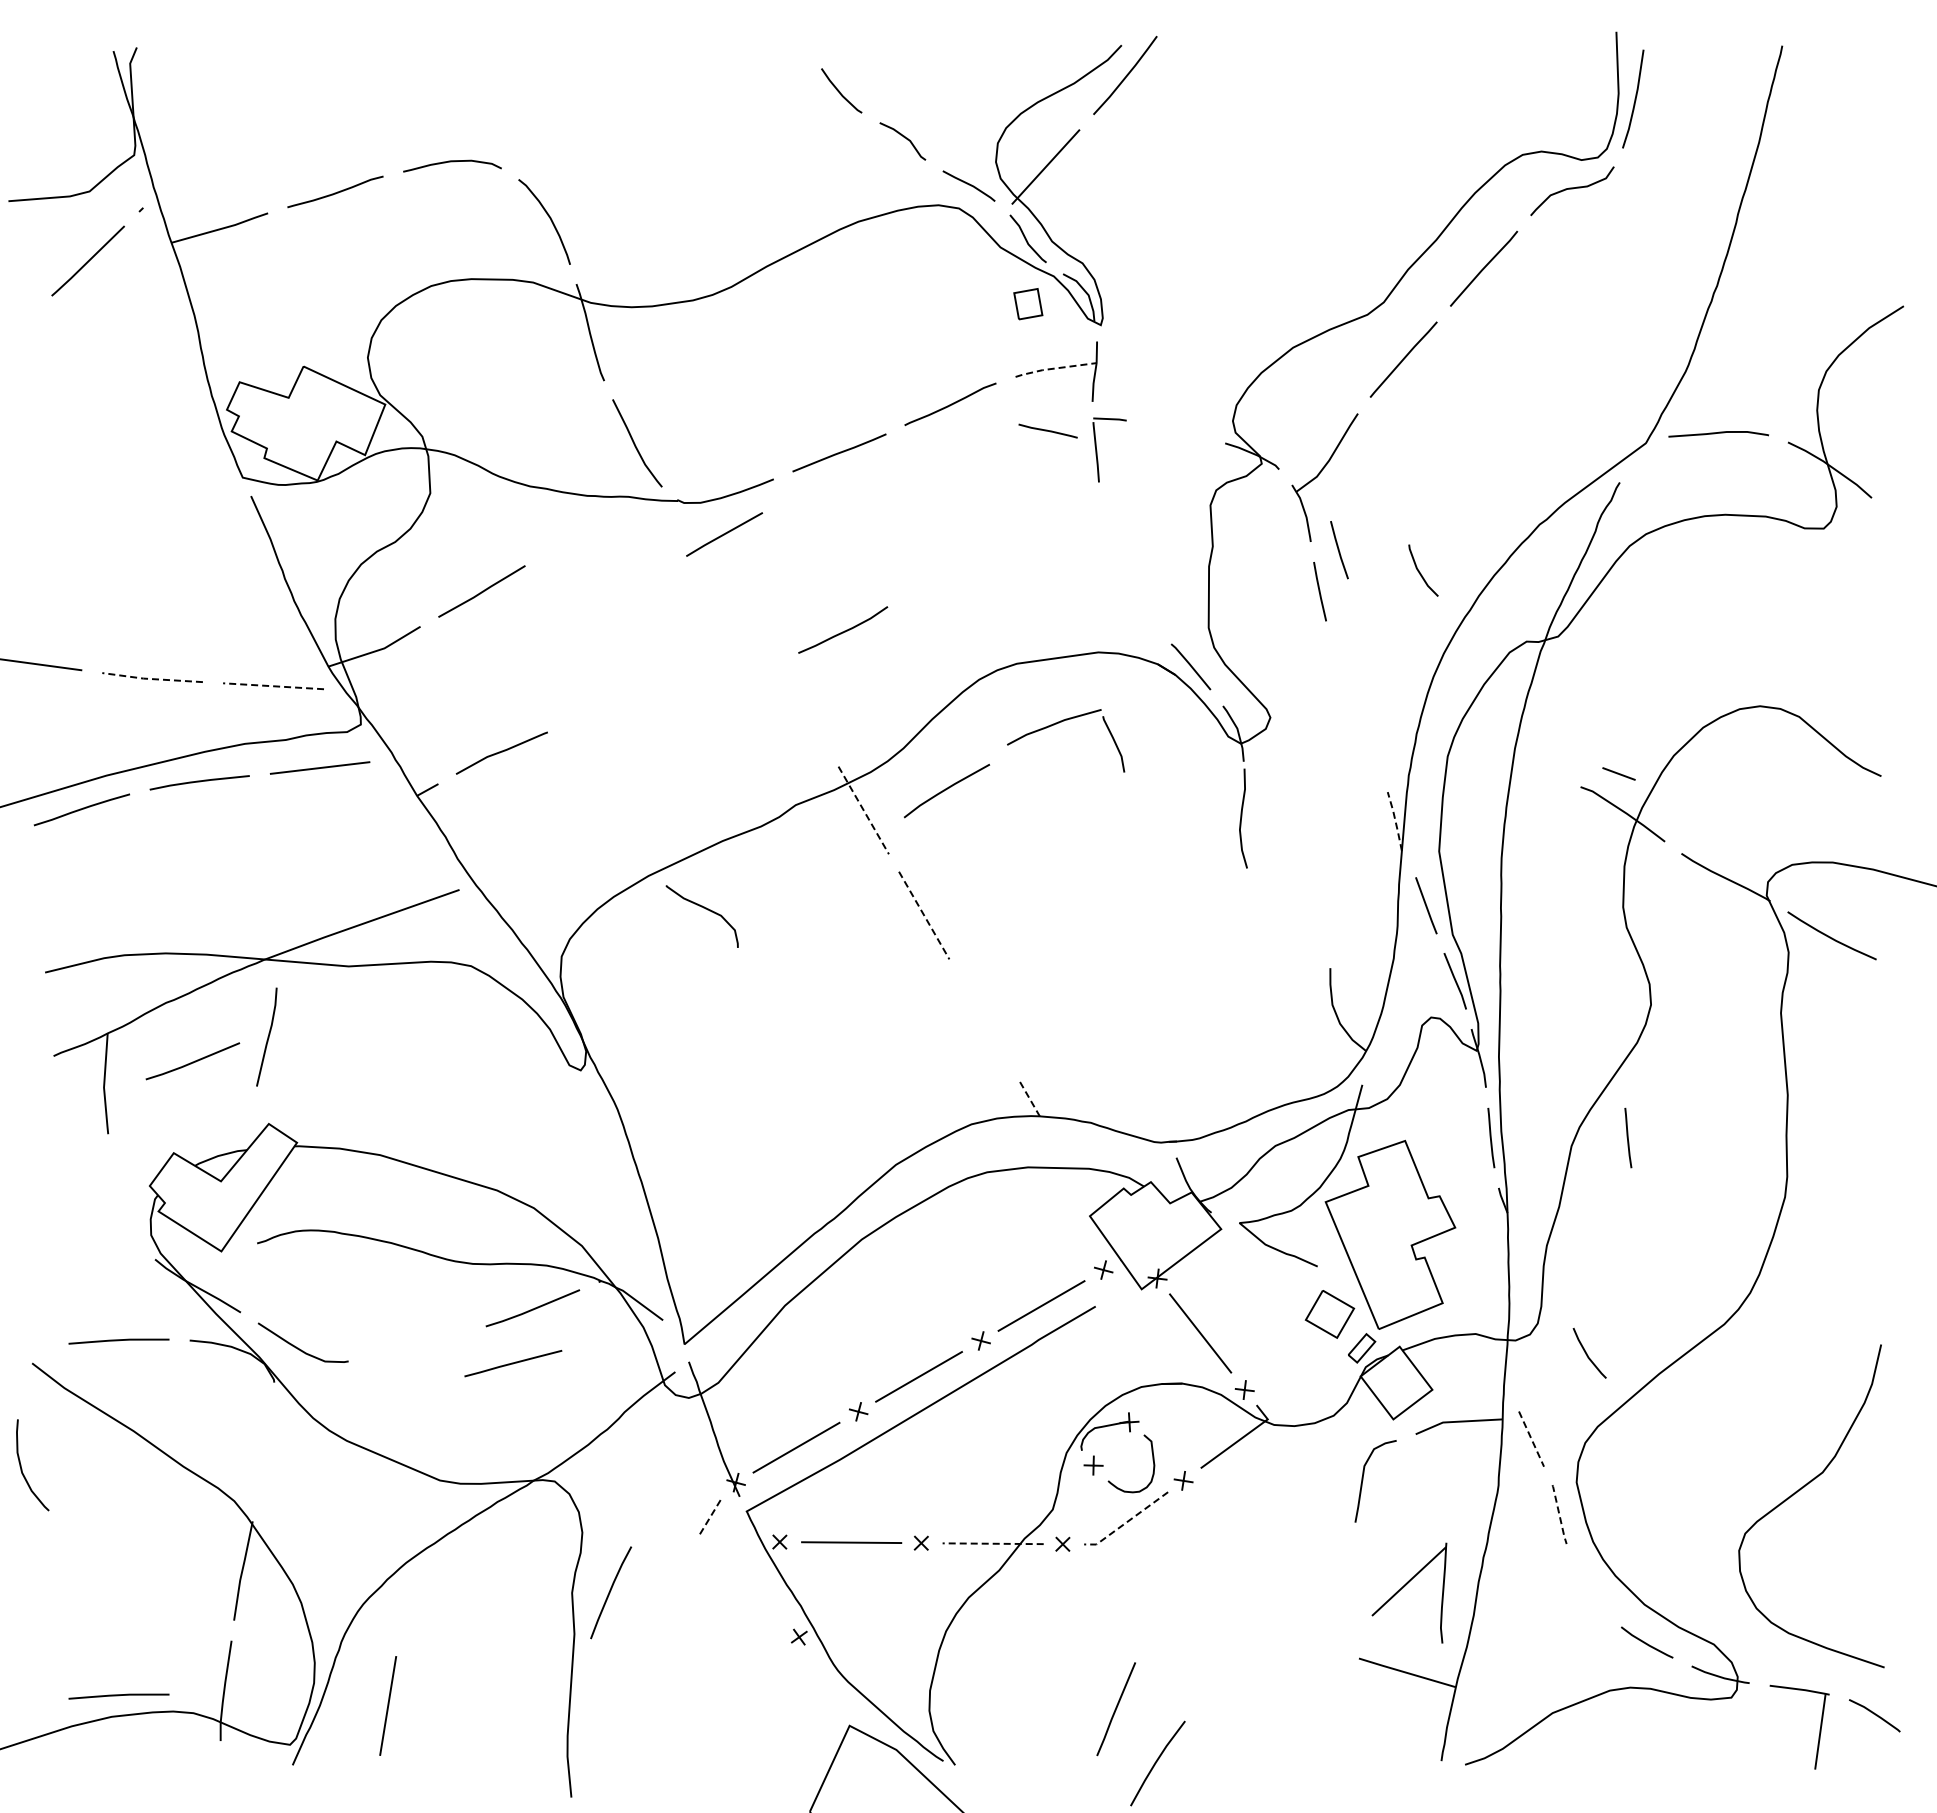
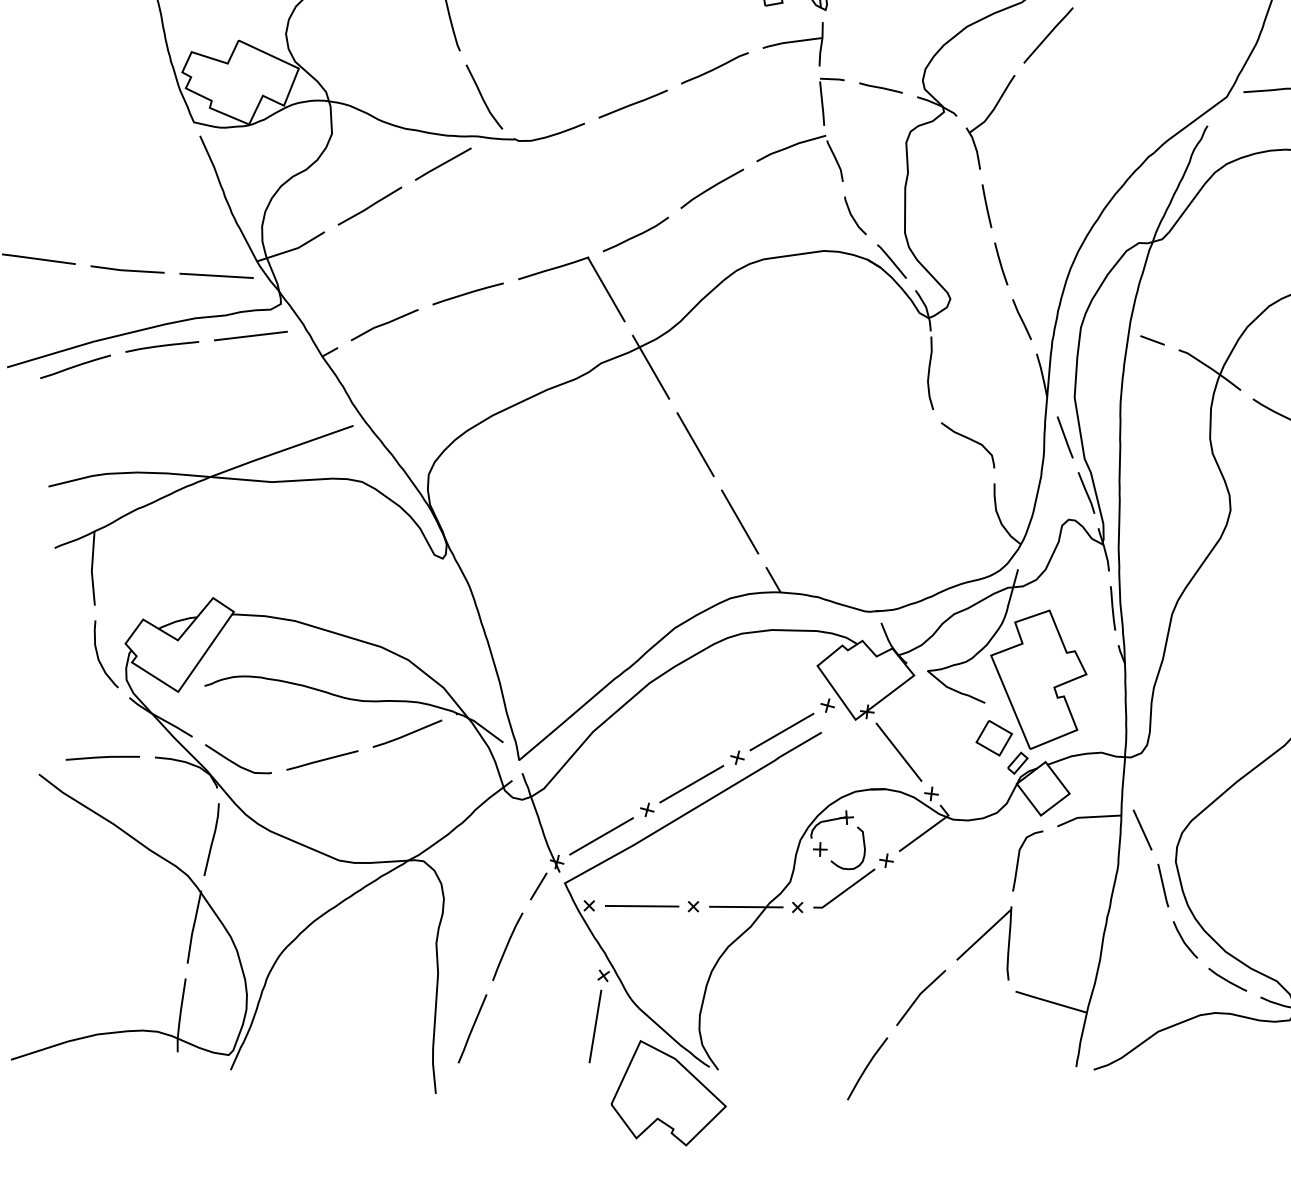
line: (1054, 368) -> (791, 41), dashed -> solid
line: (1047, 430) -> (880, 87), moved
line: (724, 534) -> (443, 164), moved
line: (1339, 550) -> (1001, 264), moved
line: (1420, 572) -> (853, 217), moved
part: (745, 673) -> (564, 266), added
line: (151, 679) -> (126, 270), dashed -> solid
line: (273, 686) -> (216, 276), dashed -> solid
curve: (614, 710) -> (467, 293), added
part: (1059, 723) -> (795, 145), moved
line: (1367, 745) -> (1021, 319), added
line: (1618, 773) -> (1152, 340), moved
curve: (947, 789) -> (712, 187), moved
line: (863, 810) -> (650, 367), dashed -> solid
line: (1395, 821) -> (1042, 375), dashed -> solid
curve: (705, 909) -> (970, 440), moved
line: (924, 915) -> (695, 444), dashed -> solid
line: (984, 1020) -> (739, 521), added
curve: (267, 1036) -> (212, 839), moved
line: (192, 1061) -> (156, 552), removed
line: (1029, 1099) -> (773, 580), dashed -> solid
line: (1628, 1137) -> (1214, 608), removed
line: (1587, 1353) -> (1183, 940), moved
line: (513, 1363) -> (322, 760), moved
line: (1531, 1439) -> (1142, 830), dashed -> solid
curve: (22, 1468) -> (98, 656), moved
line: (1559, 1514) -> (1163, 885), dashed -> solid
line: (711, 1515) -> (539, 886), dashed -> solid
line: (1126, 1522) -> (844, 891), dashed -> solid
line: (993, 1543) -> (746, 906), dashed -> solid
part: (1404, 1587) -> (980, 939), moved
curve: (610, 1592) -> (507, 946), moved
line: (1228, 1665) -> (919, 996), added
curve: (118, 1696) -> (102, 1019), removed
line: (388, 1705) -> (595, 1026), moved
line: (1115, 1709) -> (472, 1029), moved

